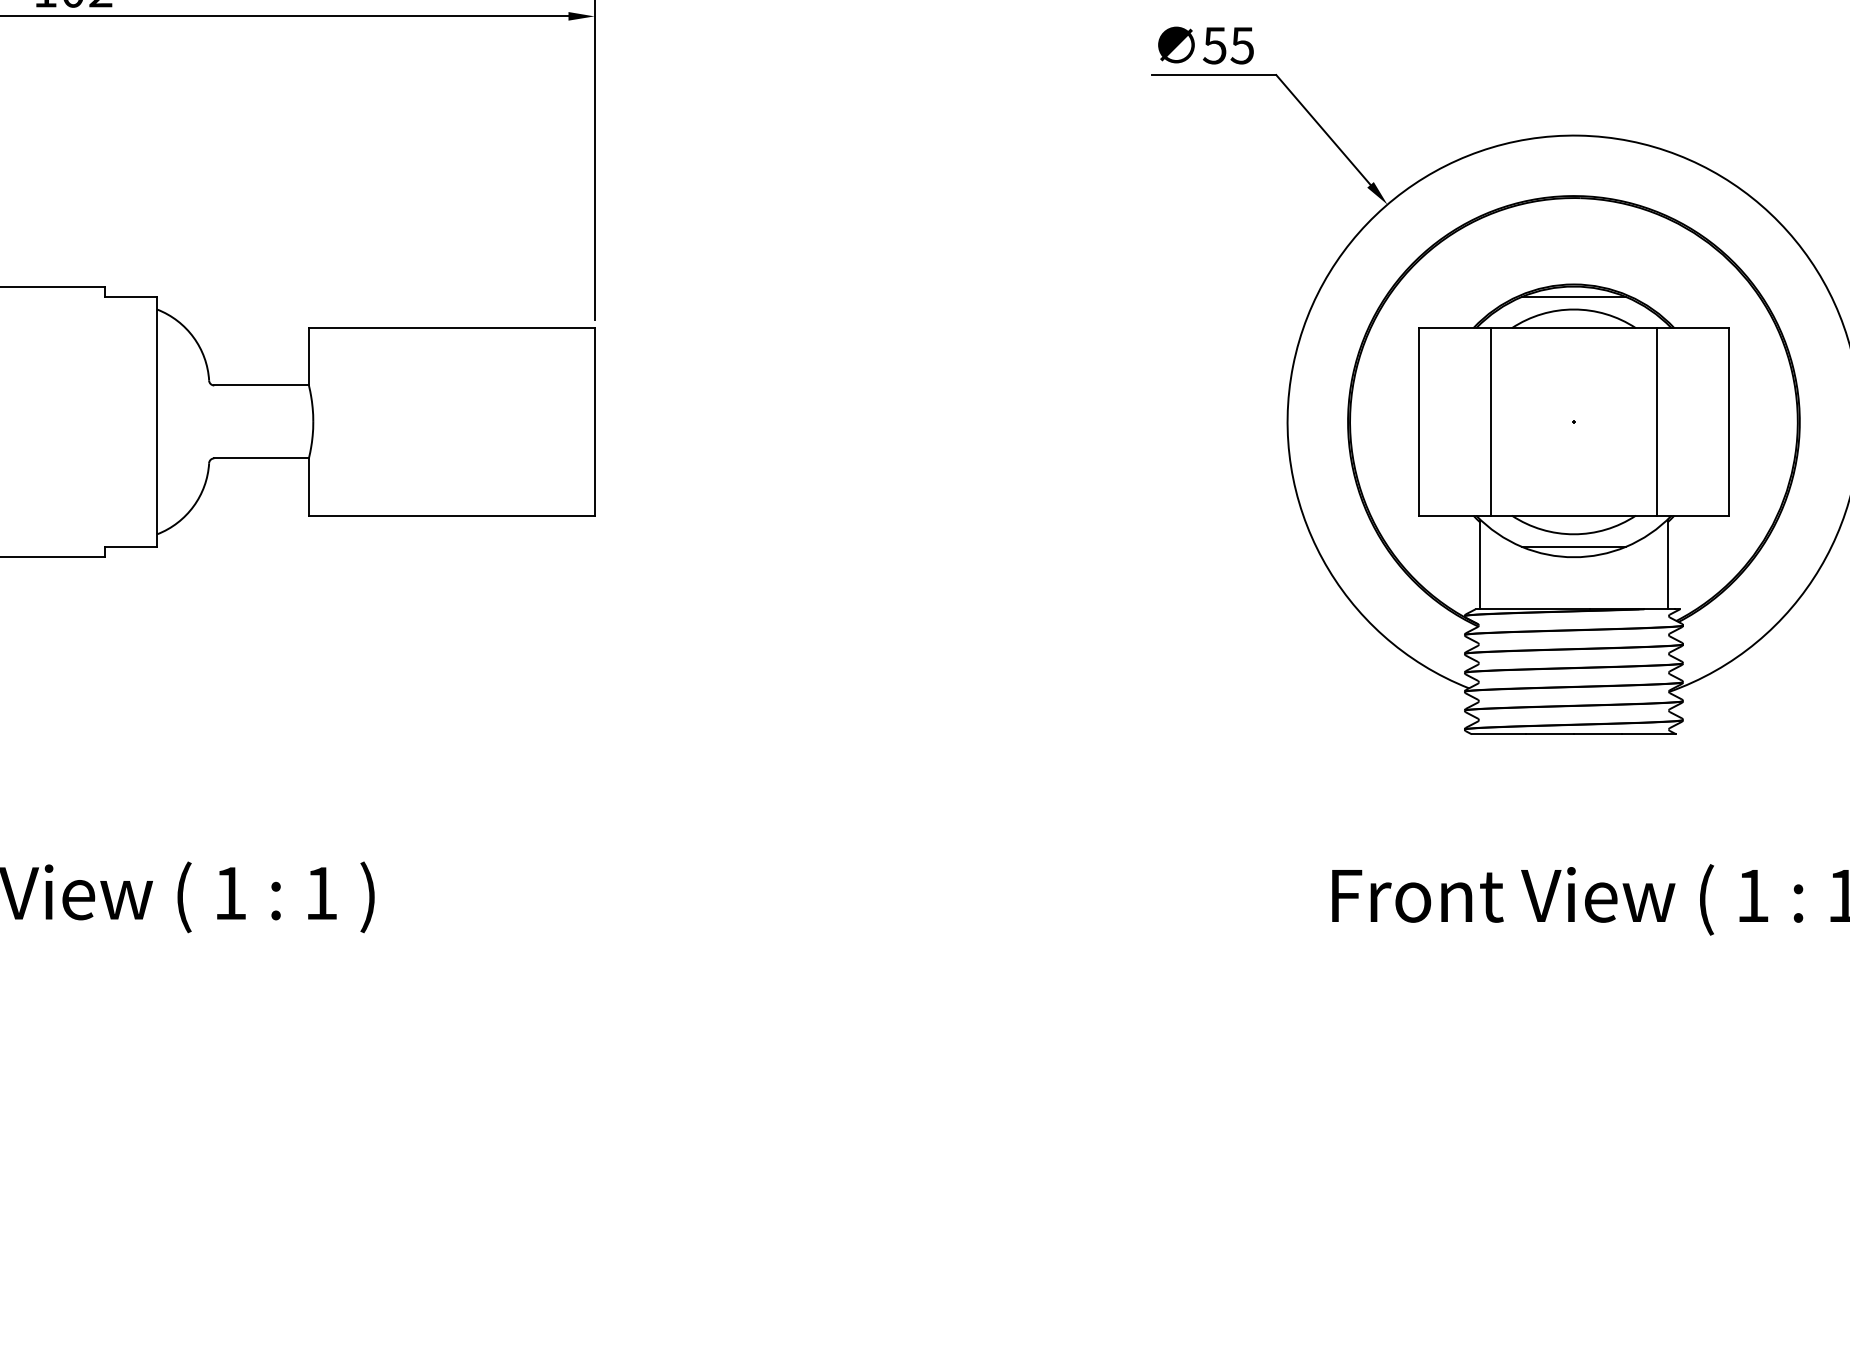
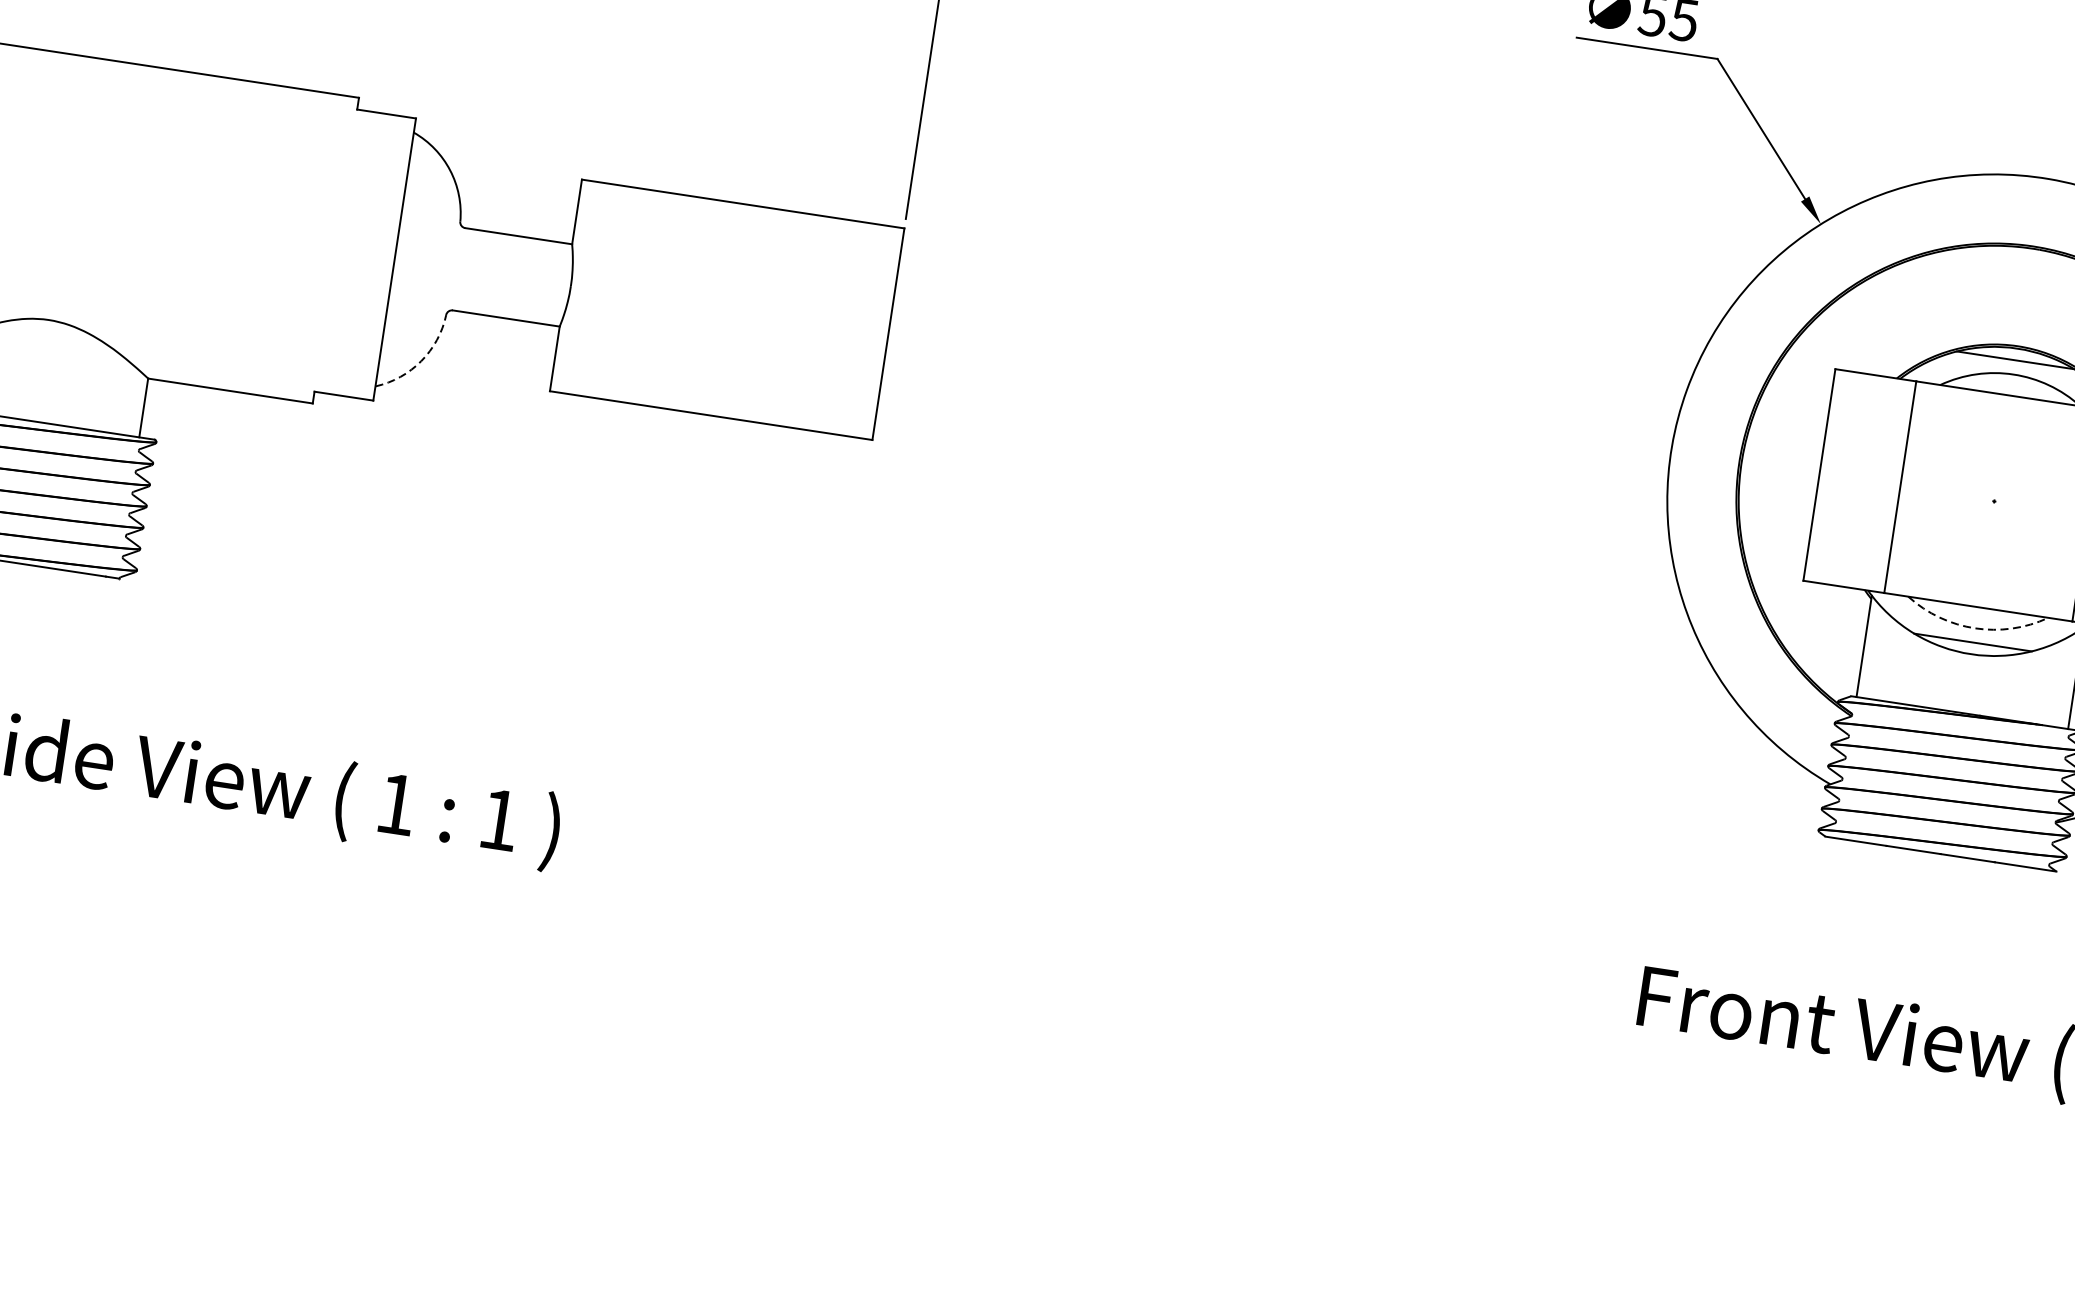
arc: (193, 506) -> (421, 361), solid -> dashed
arc: (1573, 534) -> (1974, 628), solid -> dashed

